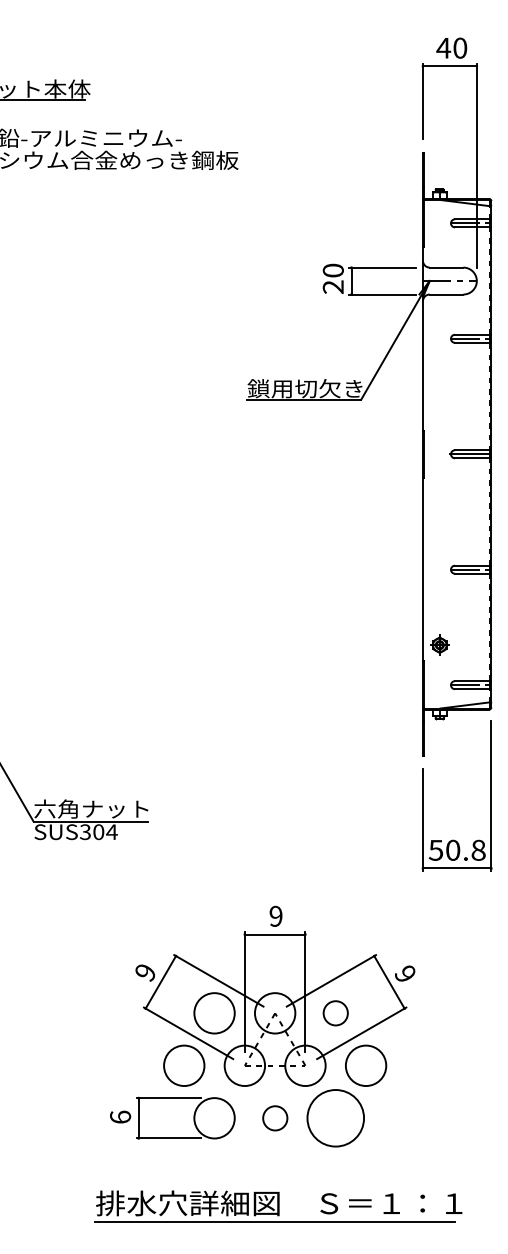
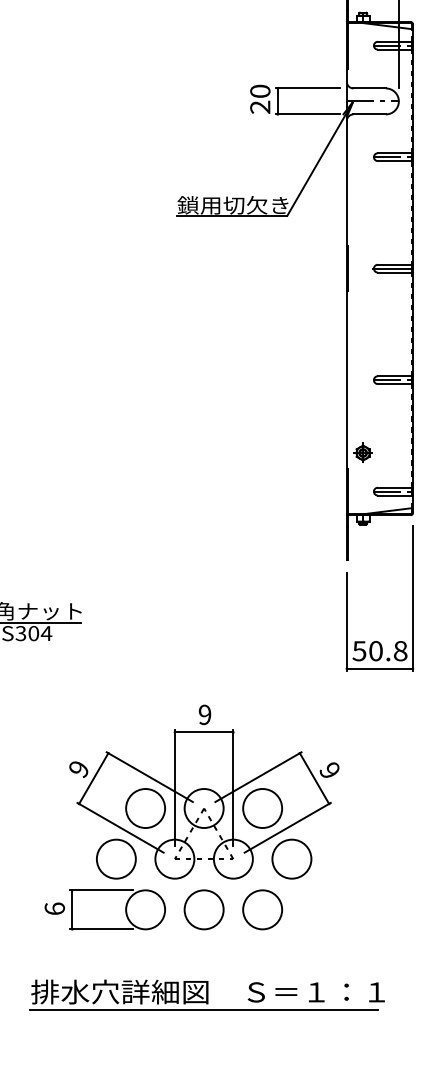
circle: (335, 1013) -> (262, 808), size x1.67
circle: (275, 1118) -> (204, 910), size x1.67
circle: (335, 1118) -> (262, 910), size x0.71

